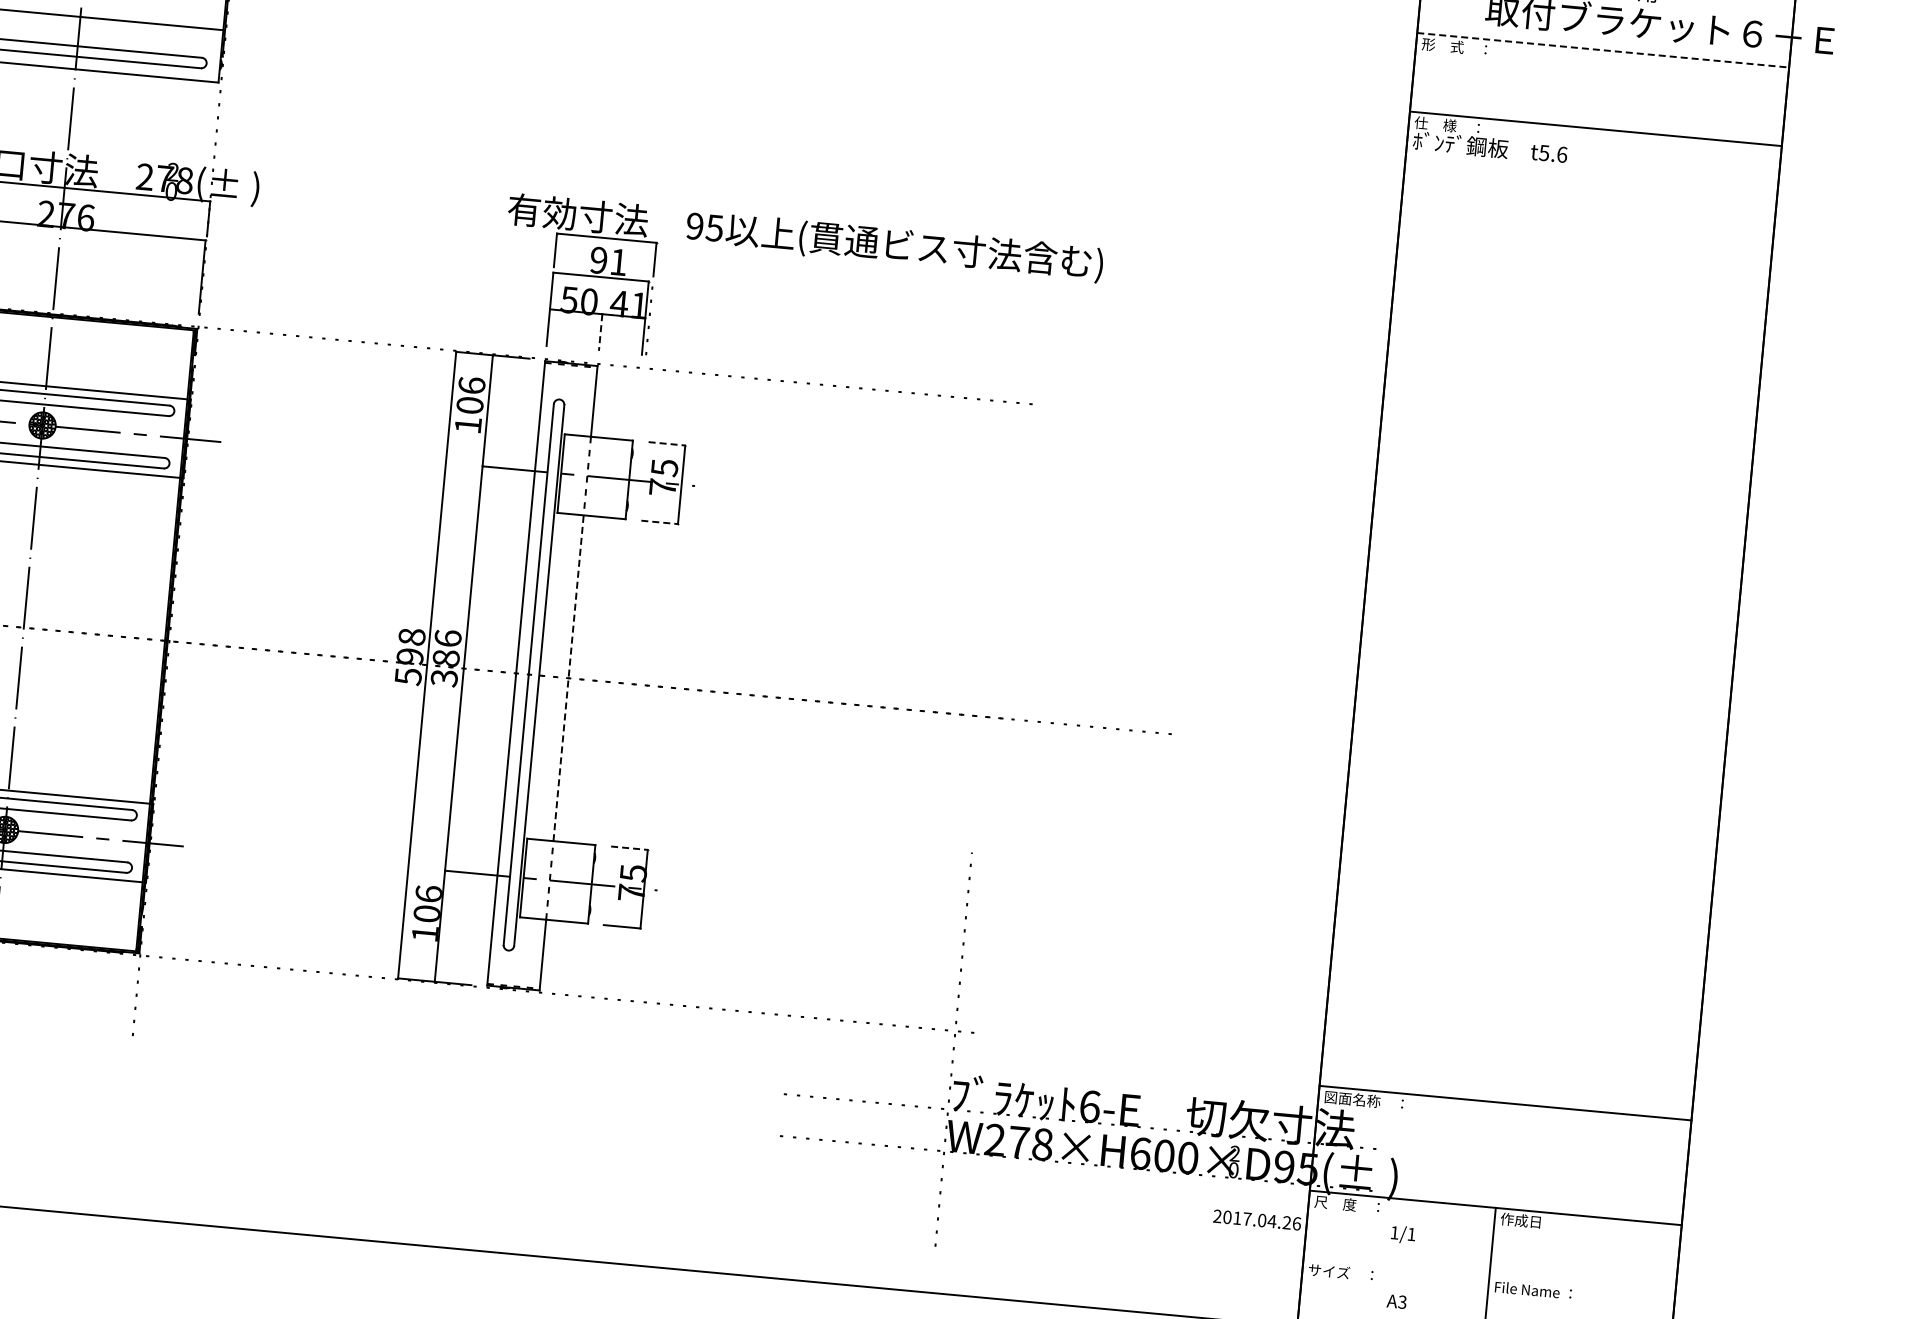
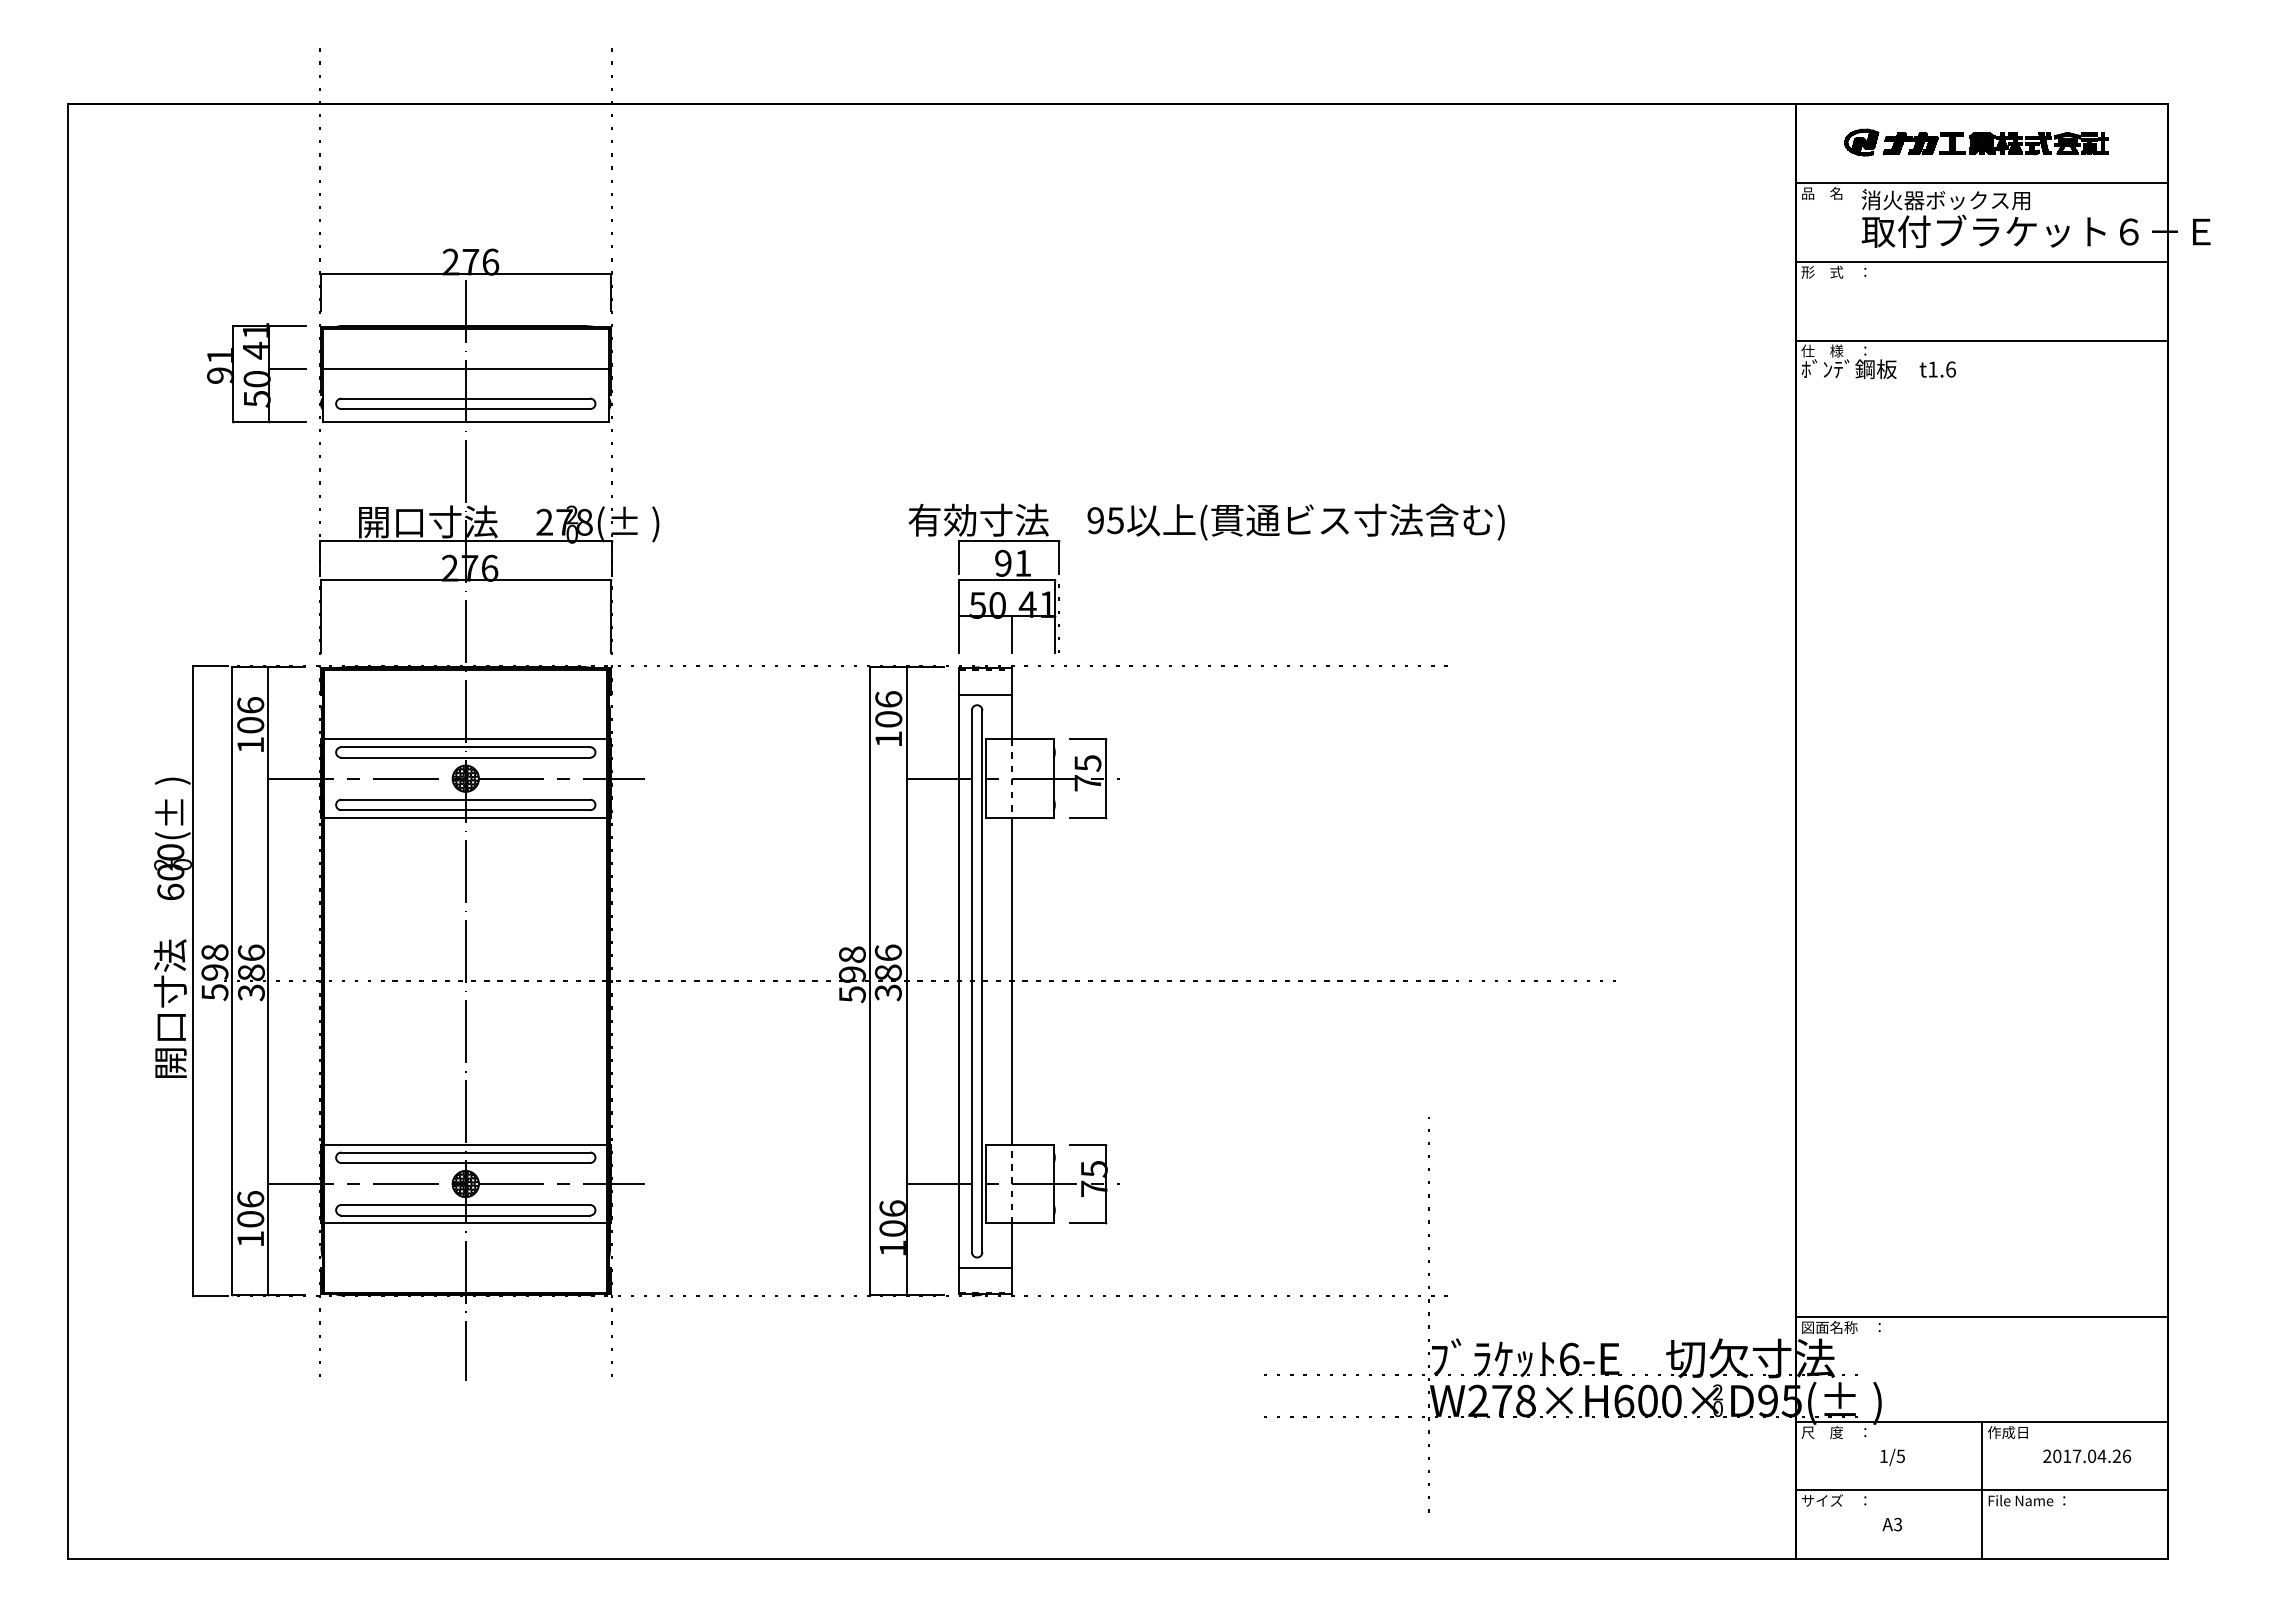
line: (1603, 49) -> (1982, 261), dashed -> solid
text: (1543, 153) -> (1932, 369), t5.6 -> t1.6
line: (600, 333) -> (1011, 635), dashed -> solid
line: (568, 389) -> (985, 694), added
line: (667, 444) -> (1088, 739), dashed -> solid
line: (660, 522) -> (1088, 818), dashed -> solid
line: (568, 677) -> (1011, 980), dashed -> solid
line: (630, 848) -> (1088, 1144), dashed -> solid
line: (515, 962) -> (985, 1268), added
text: (1256, 1220) -> (2086, 1456), moved
text: (1411, 1234) -> (1900, 1456), 1/1 -> 1/5
line: (1488, 1275) -> (1981, 1490), added

